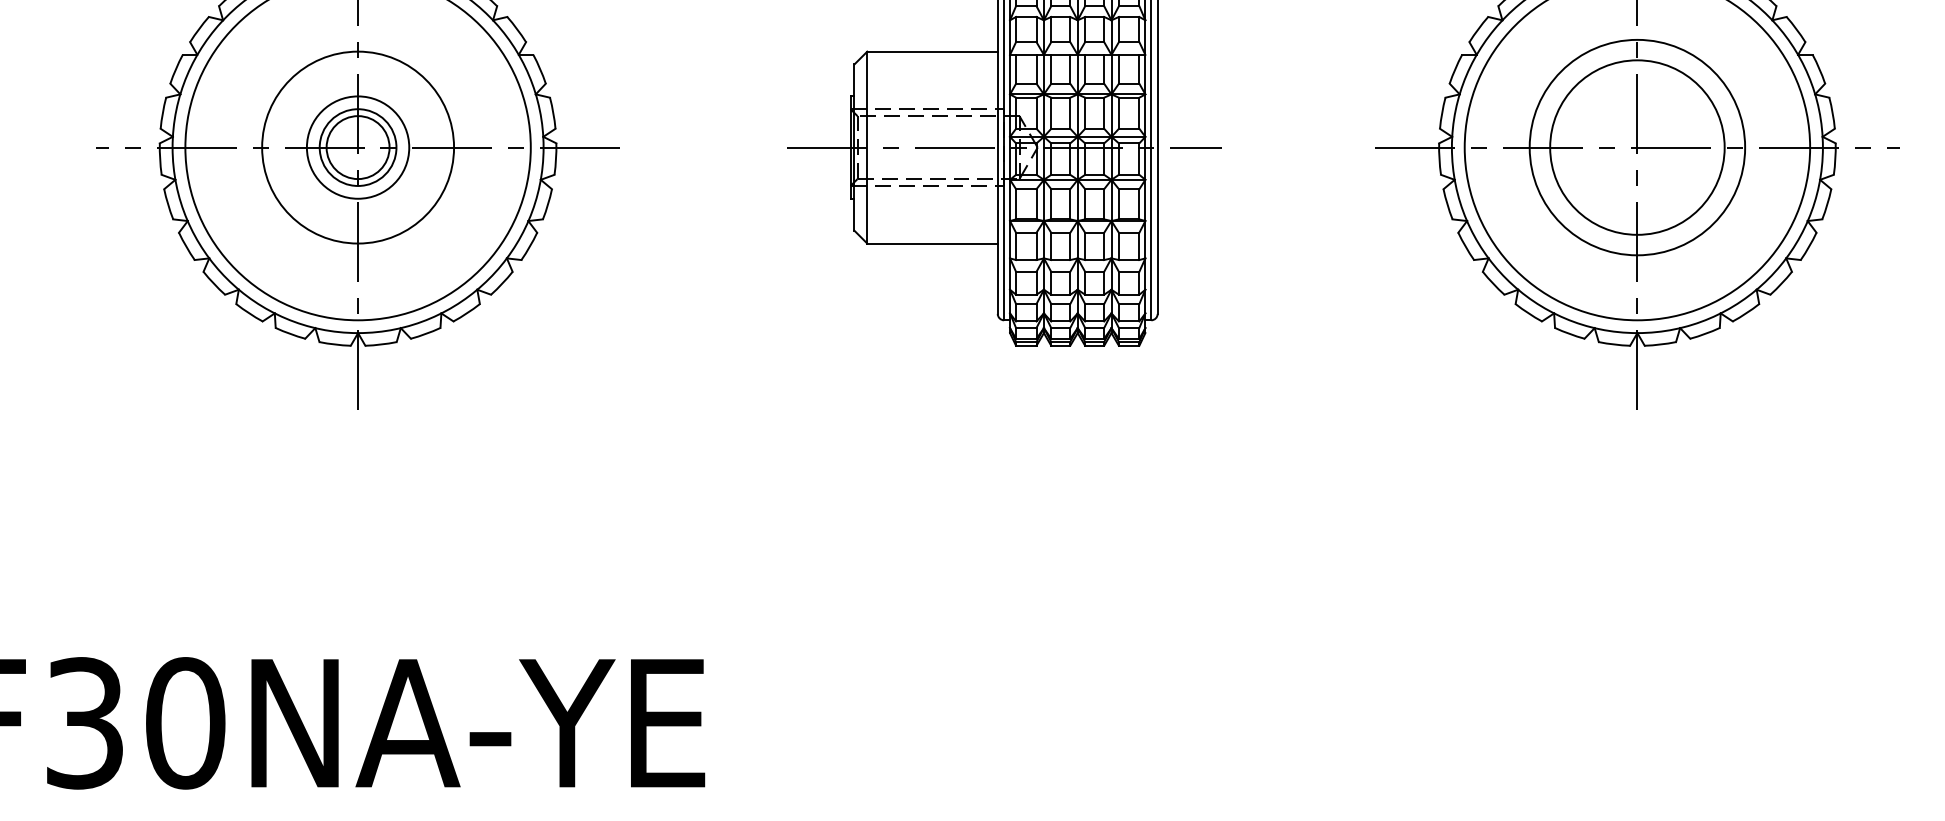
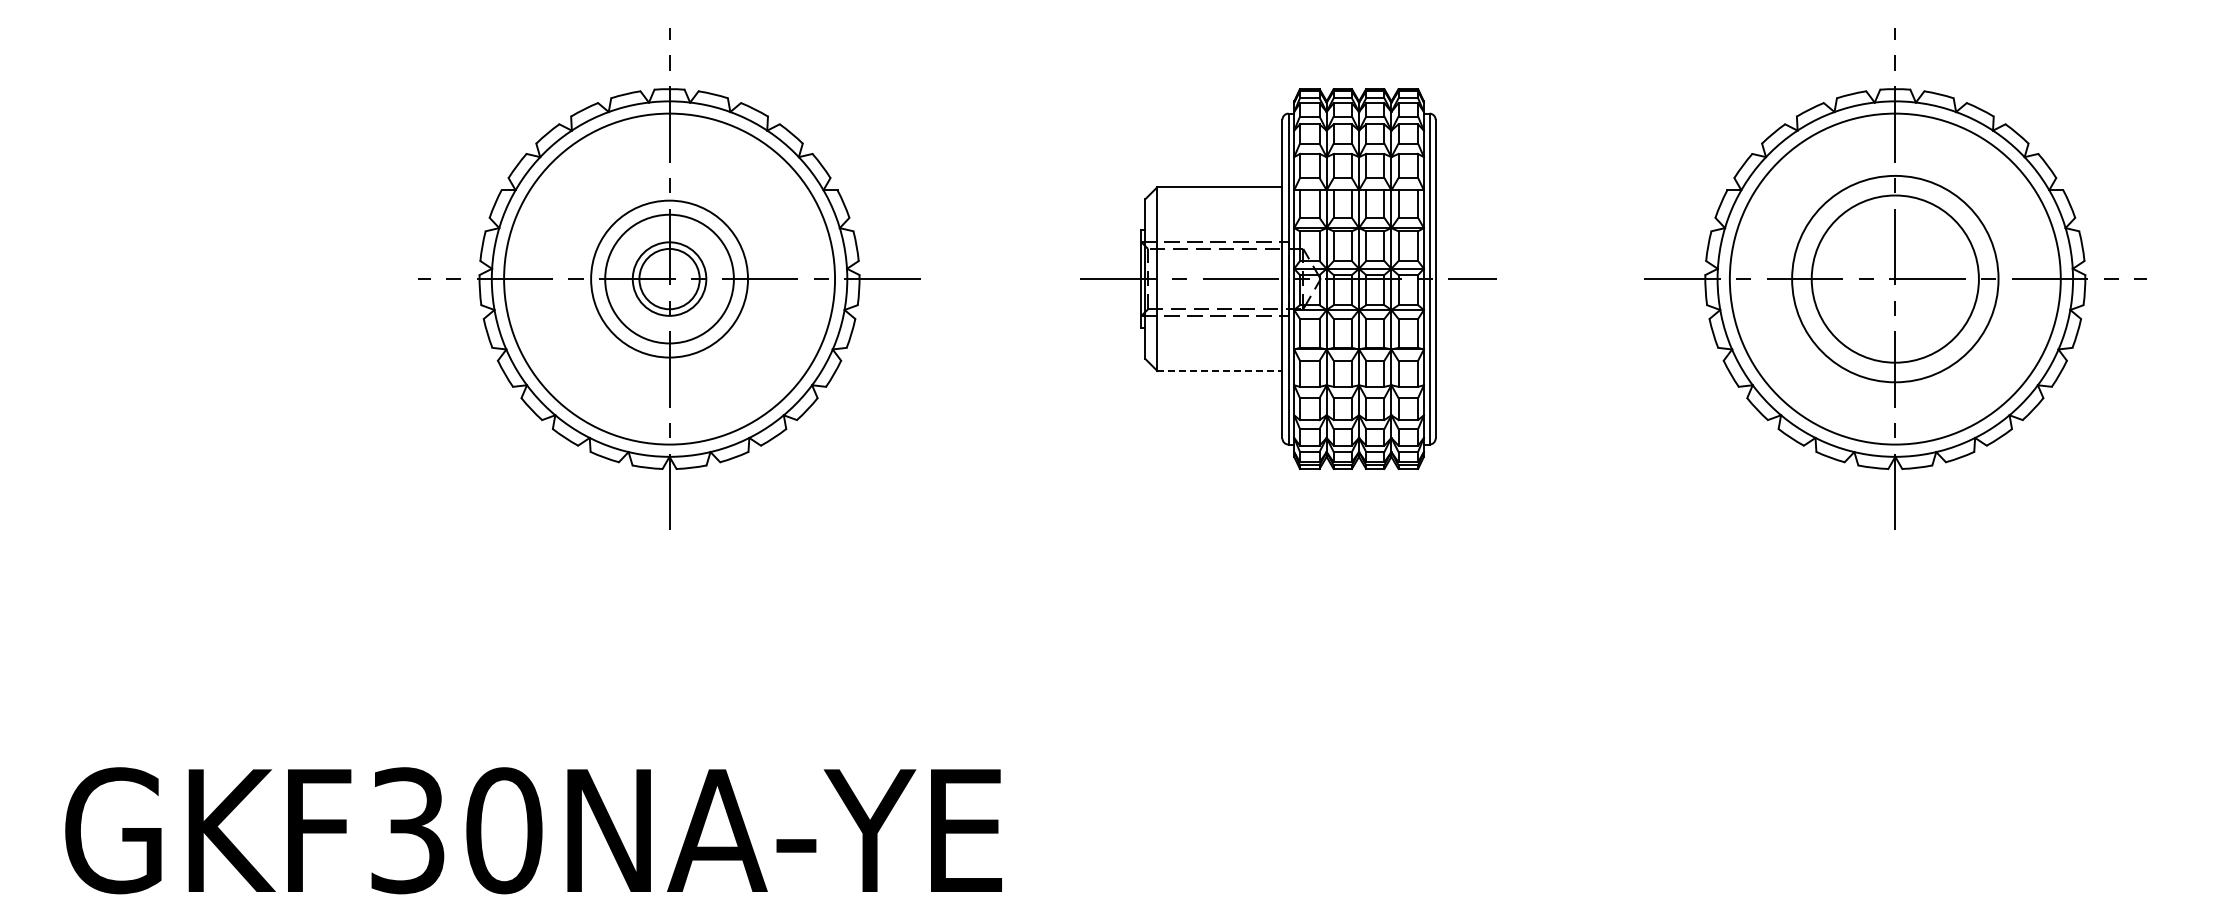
circle: (358, 148) -> (669, 279), size x0.7
circle: (358, 148) -> (669, 279), size x1.6
line: (932, 244) -> (1219, 371), solid -> dashed

